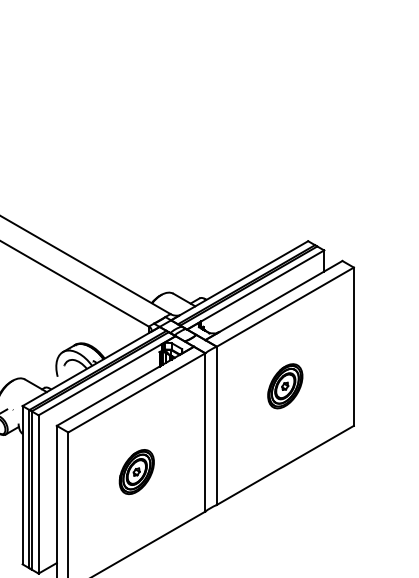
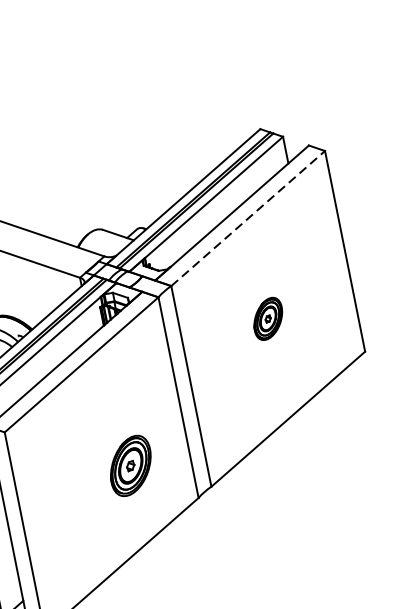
line: (285, 306) -> (248, 217), solid -> dashed
part: (285, 386) -> (268, 319), size x0.7
part: (136, 471) -> (130, 465), moved

